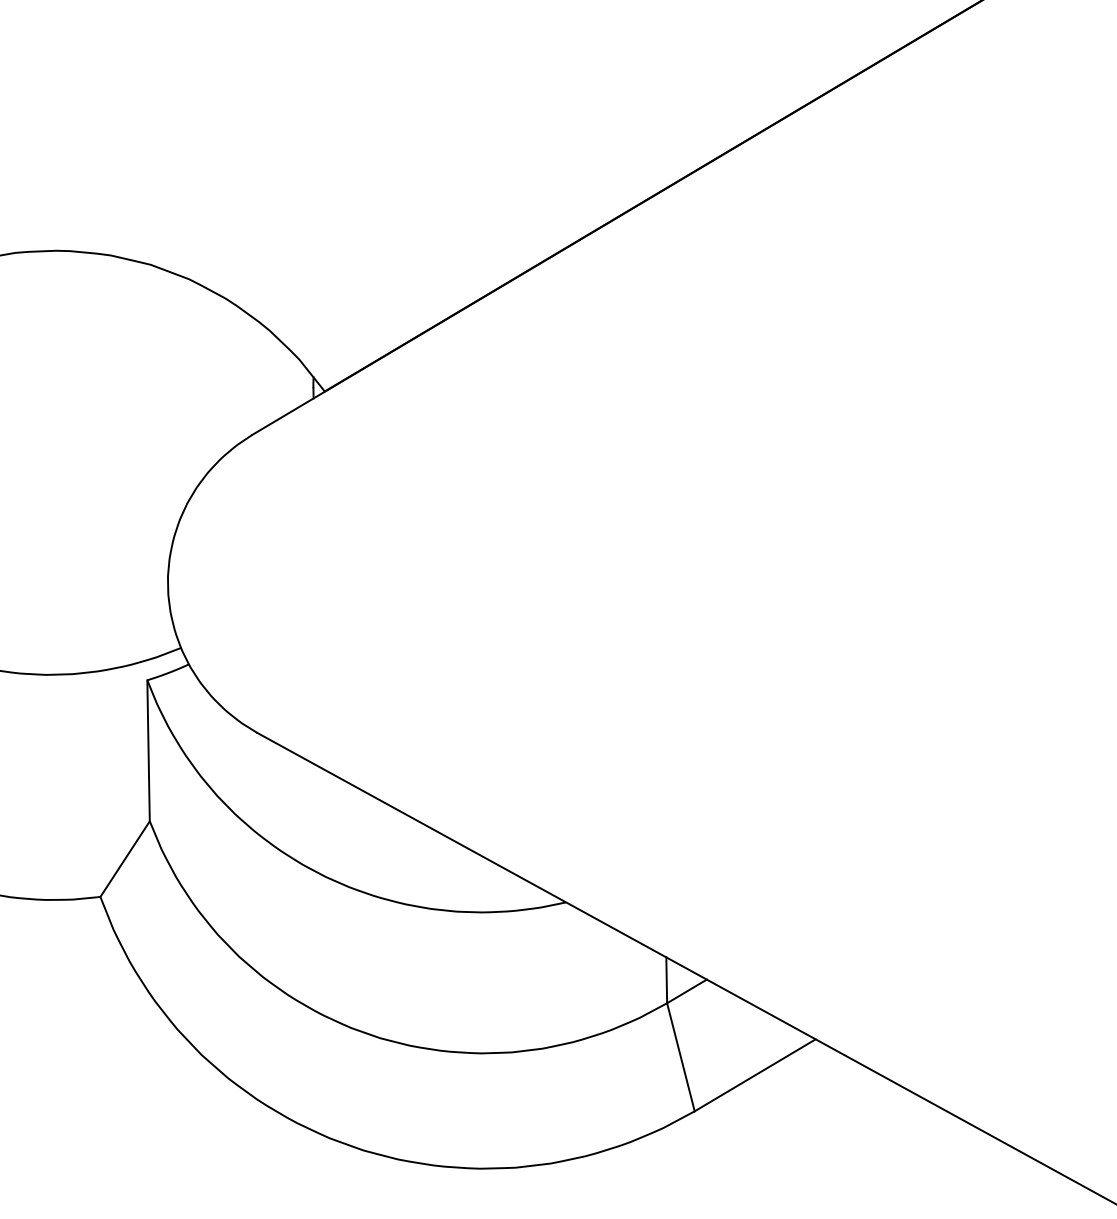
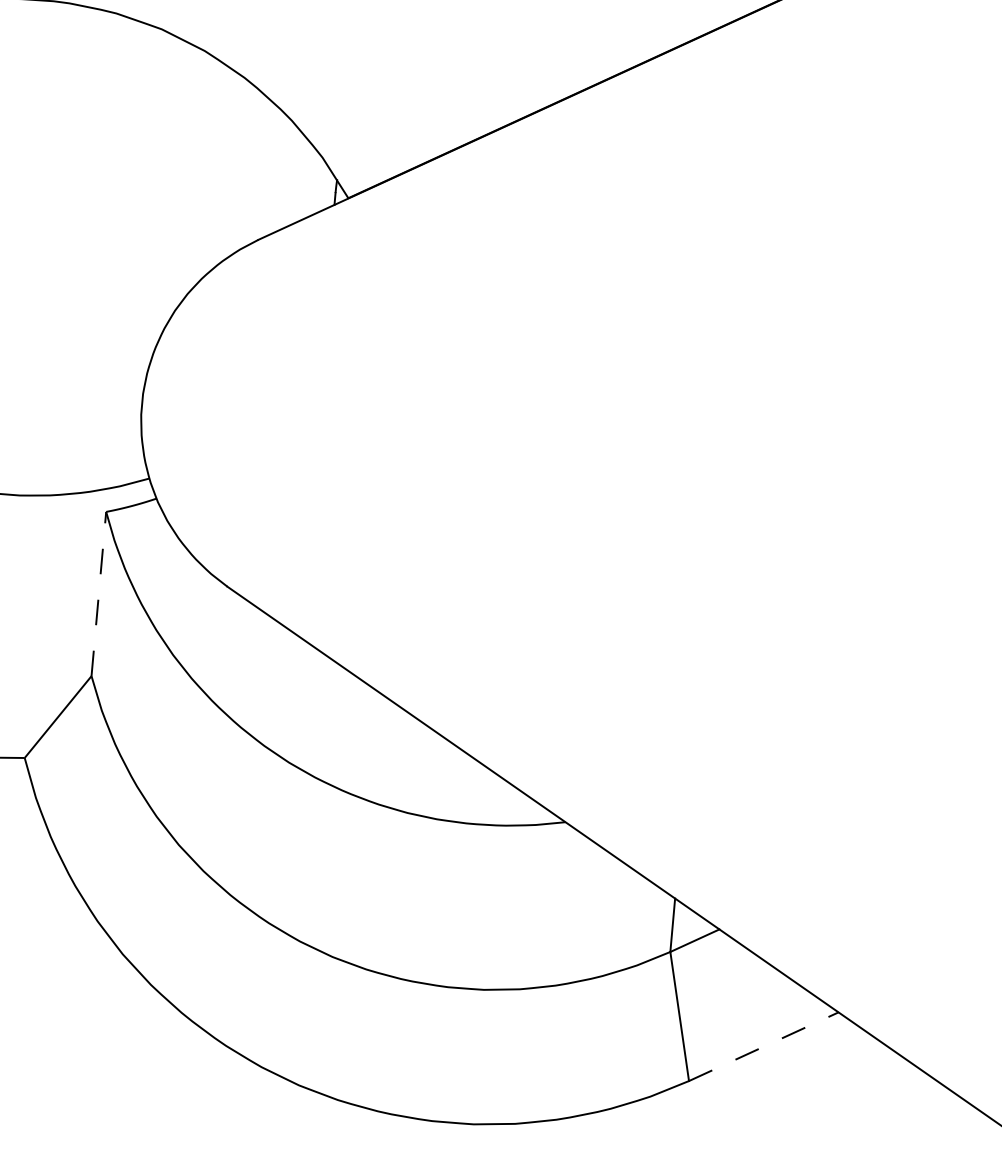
line: (148, 750) -> (98, 593), solid -> dashed
line: (755, 1075) -> (764, 1046), solid -> dashed

